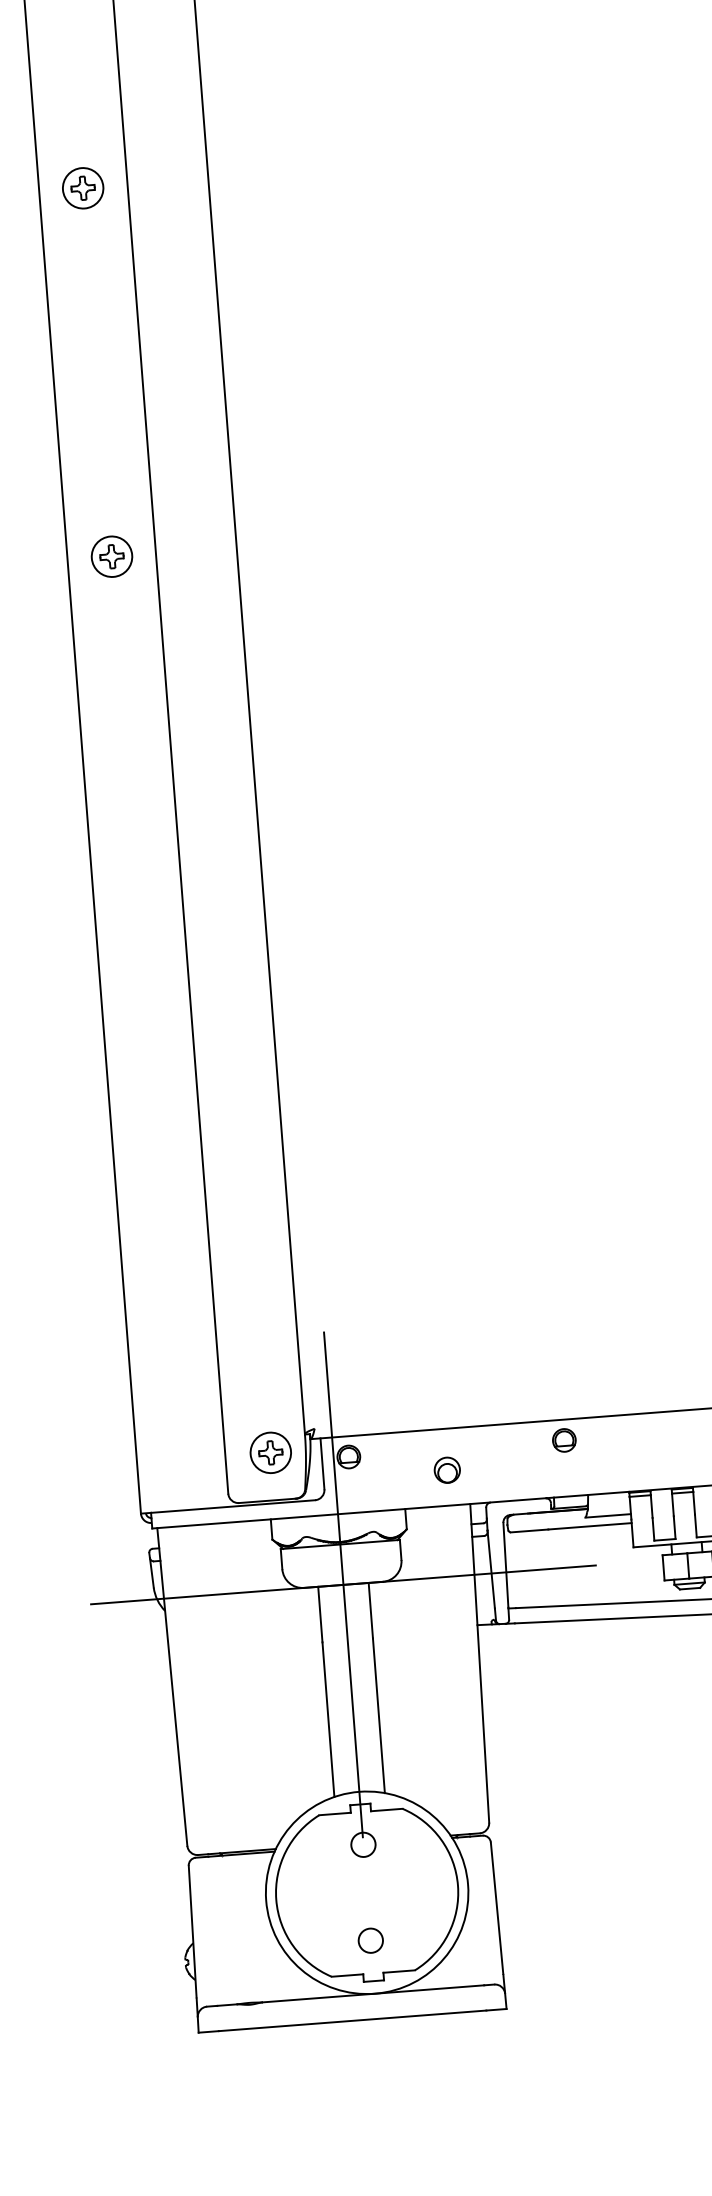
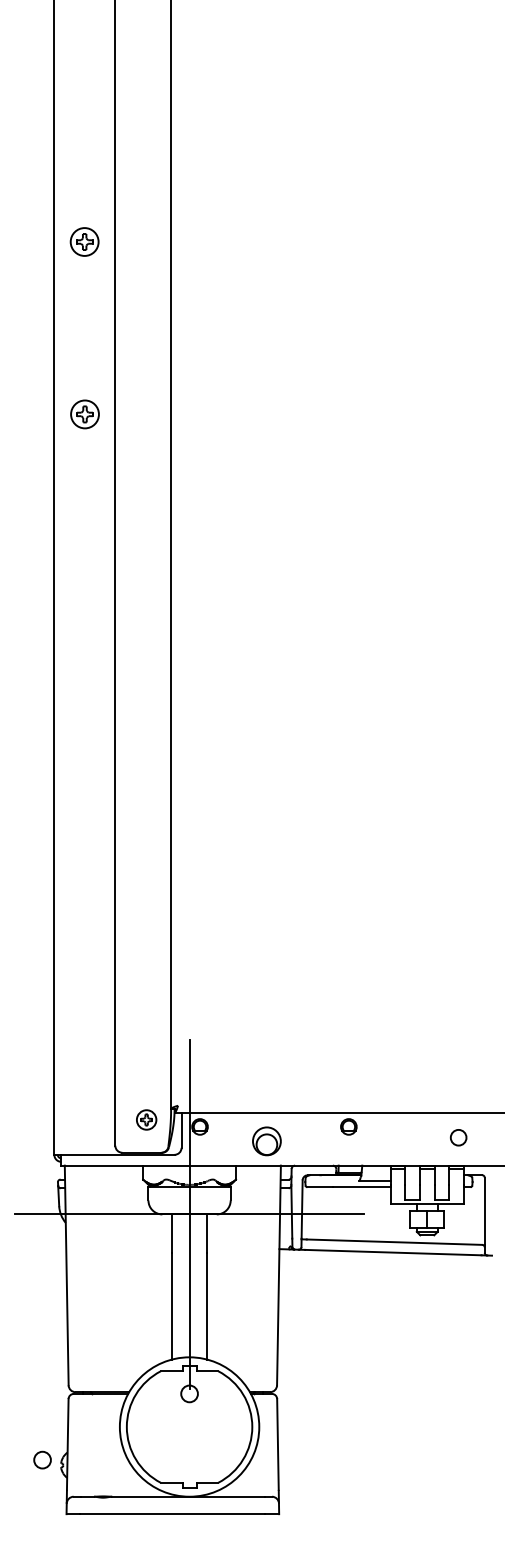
part: (111, 556) -> (84, 414), moved
part: (270, 1452) -> (146, 1119), size x0.7
part: (446, 1469) -> (266, 1140), size x1.6
circle: (370, 1939) -> (42, 1459), moved

